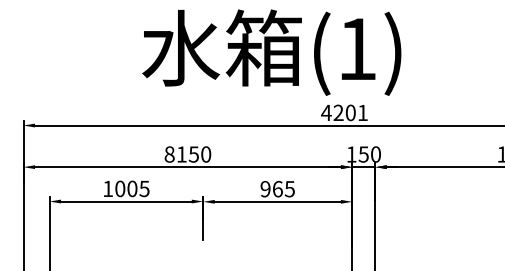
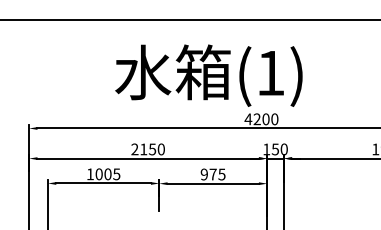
text: (362, 113) -> (274, 119), 4201 -> 4200
text: (169, 154) -> (134, 149), 8150 -> 2150
text: (276, 189) -> (212, 174), 965 -> 975

